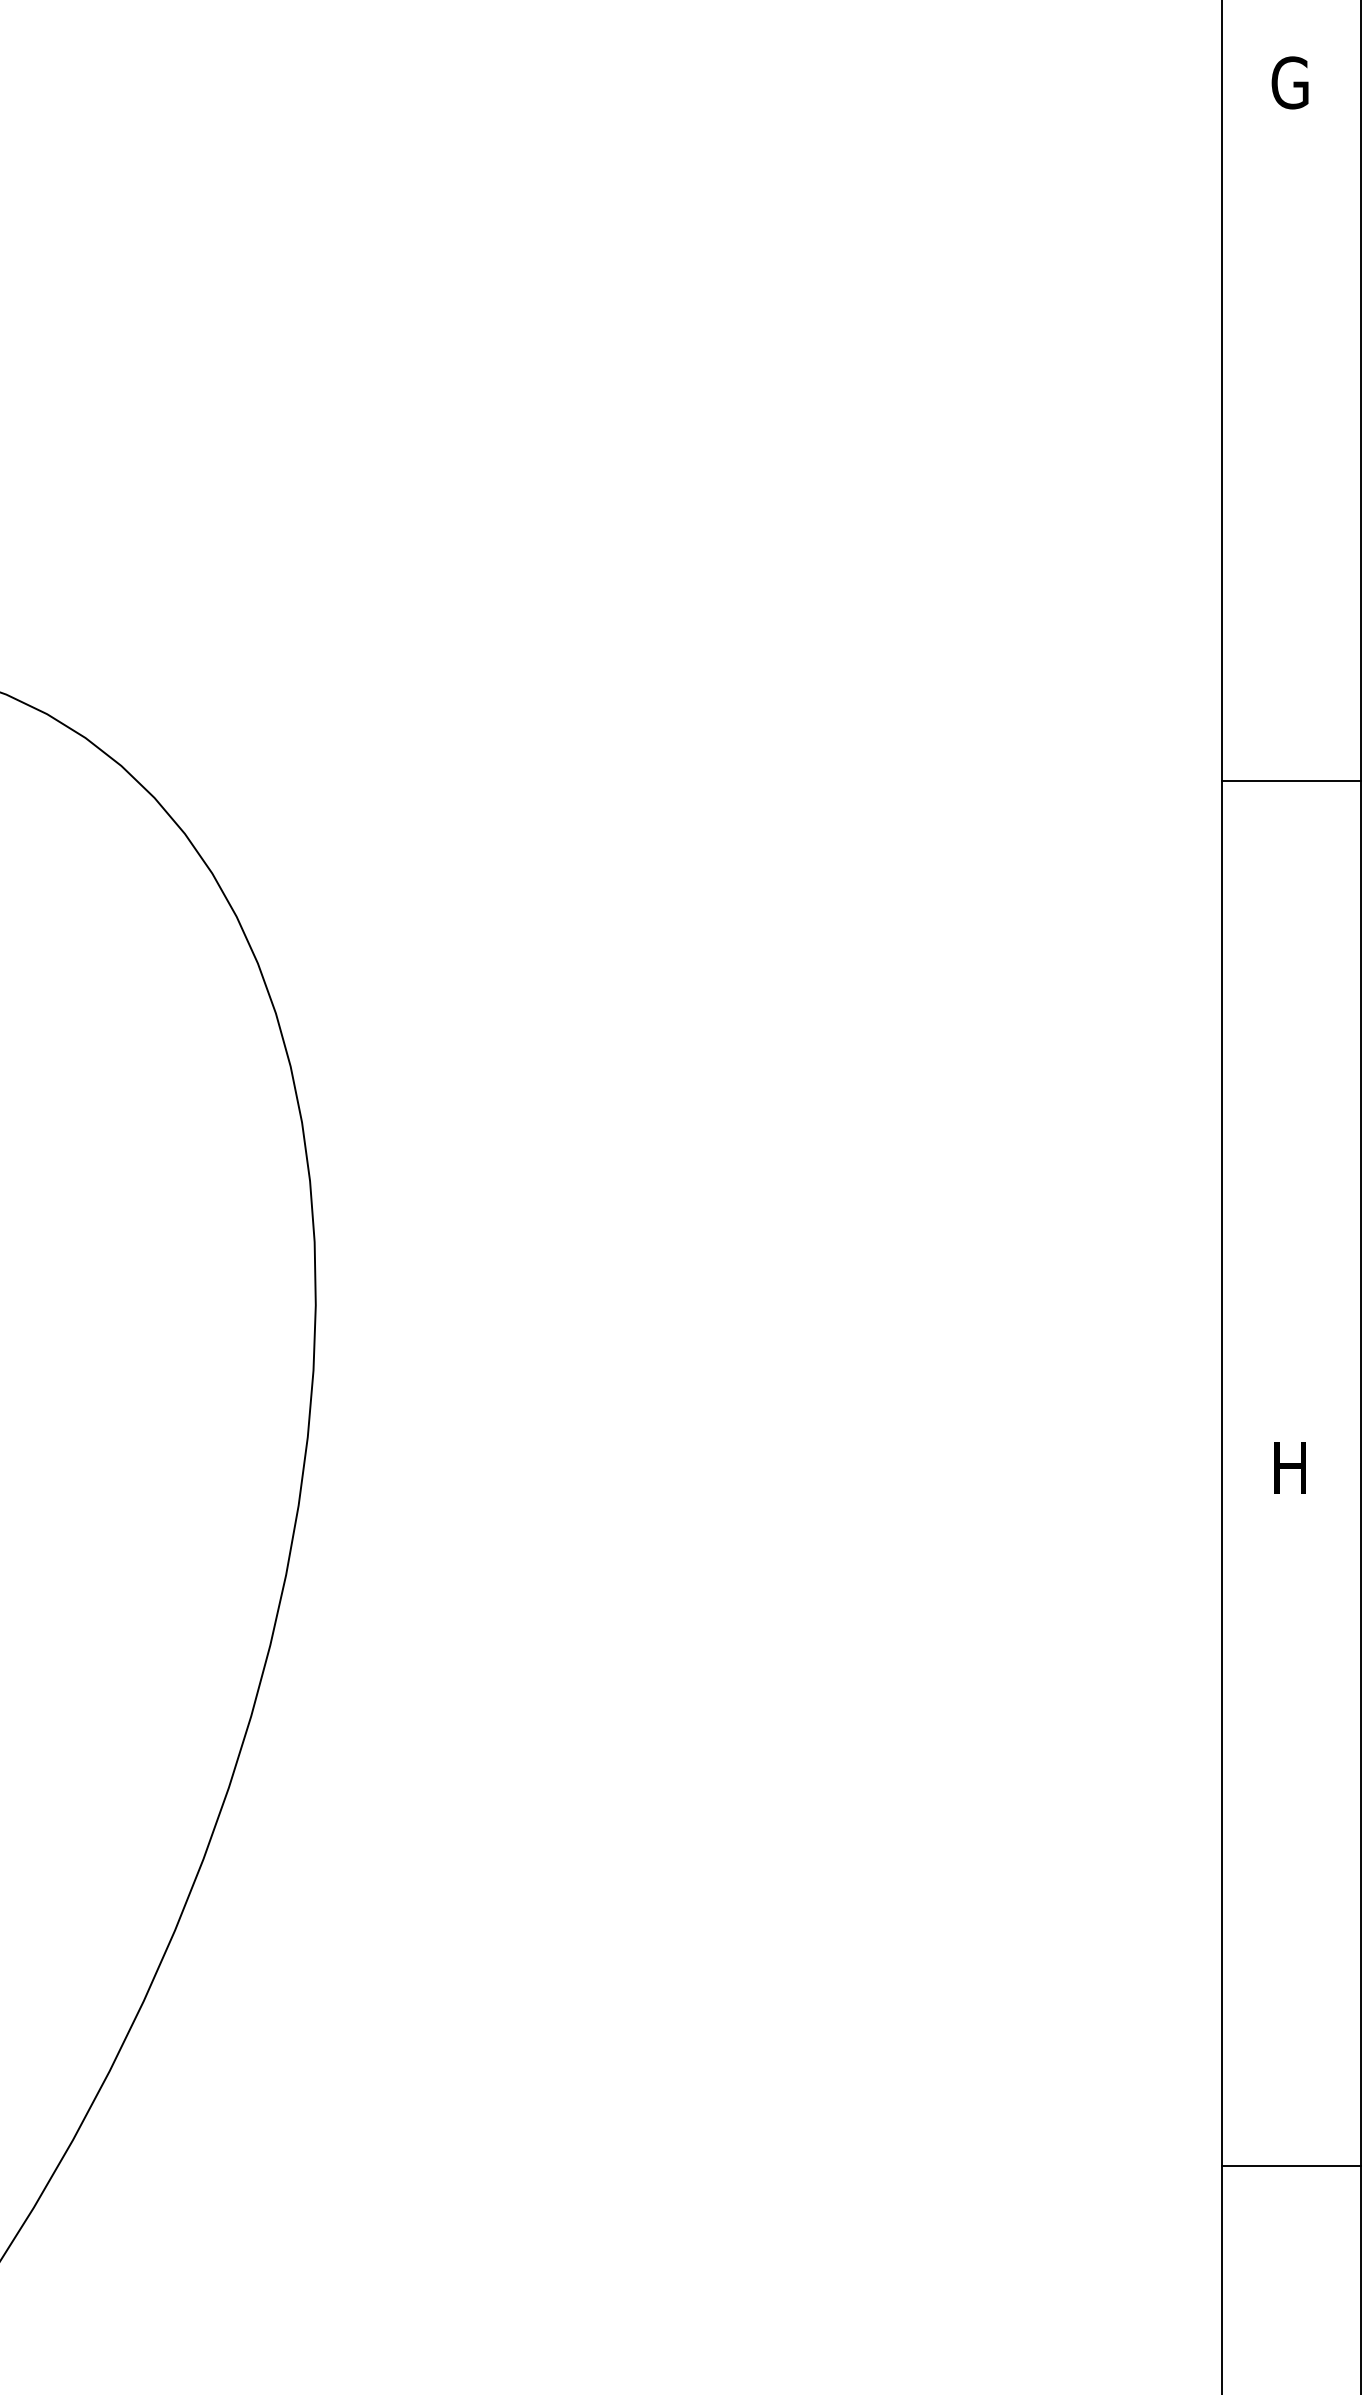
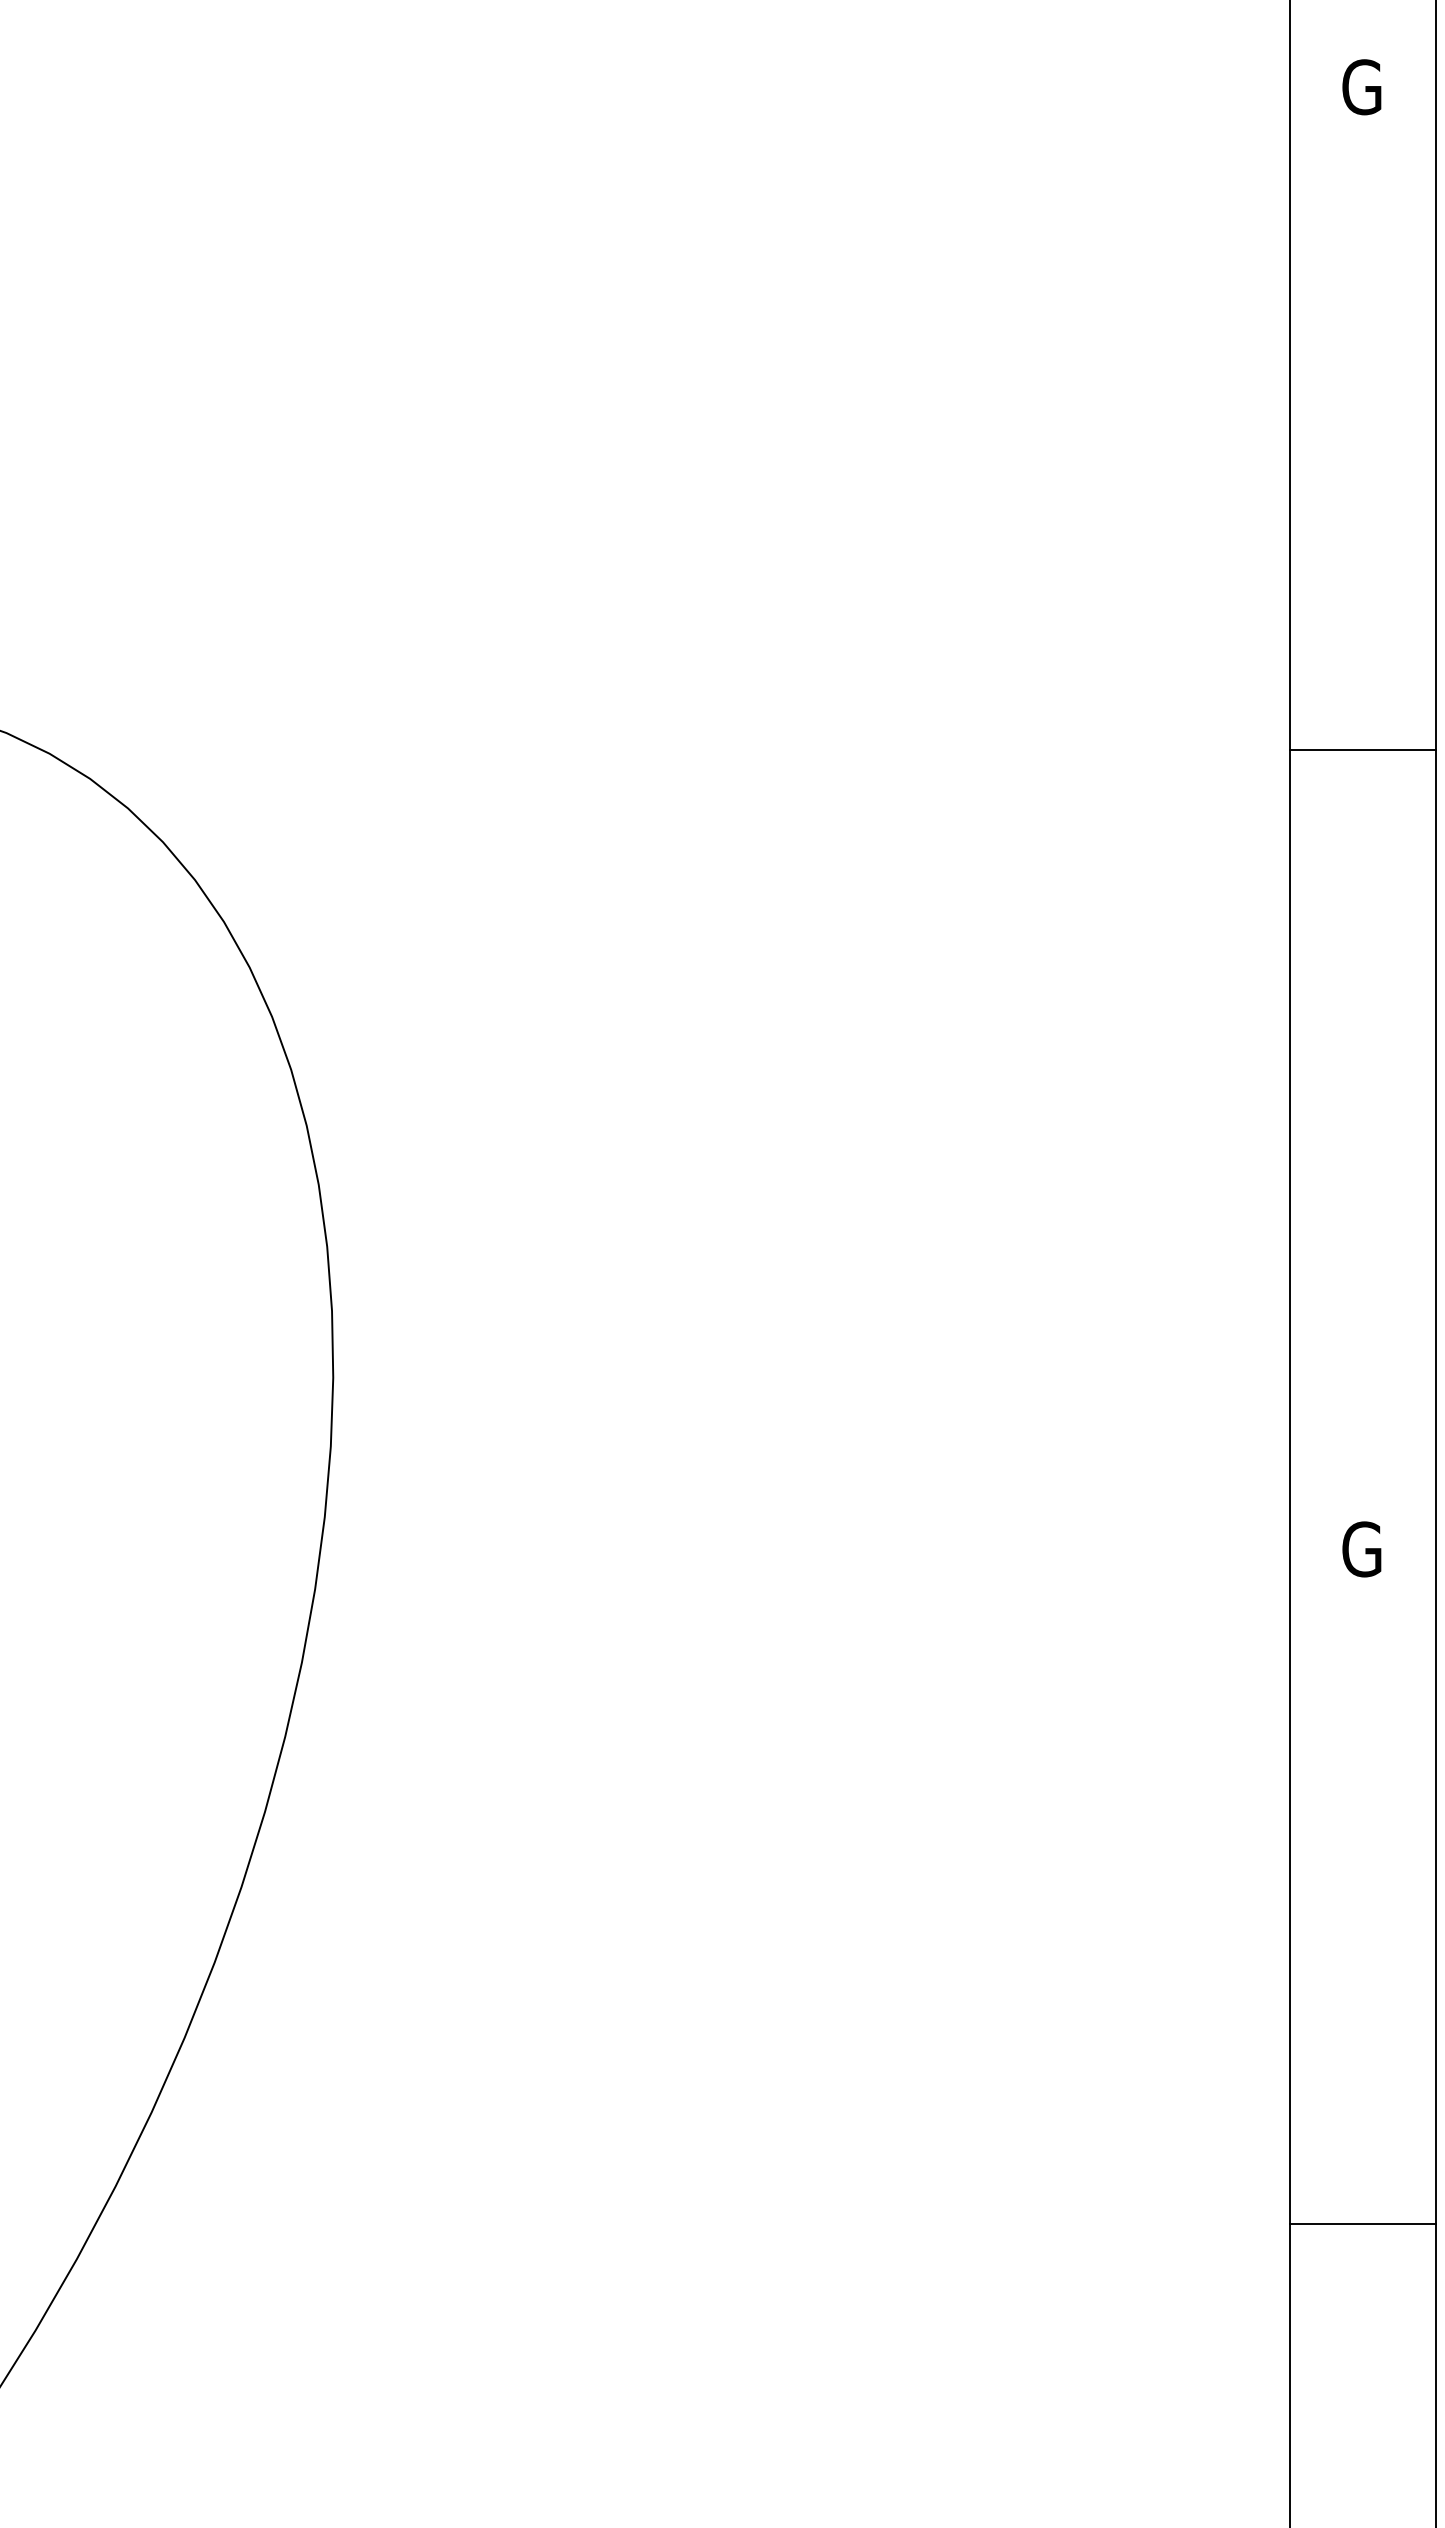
line: (1291, 781) -> (1363, 749), moved
text: (1289, 1467) -> (1361, 1549), H -> G
line: (1291, 2166) -> (1363, 2223), moved

